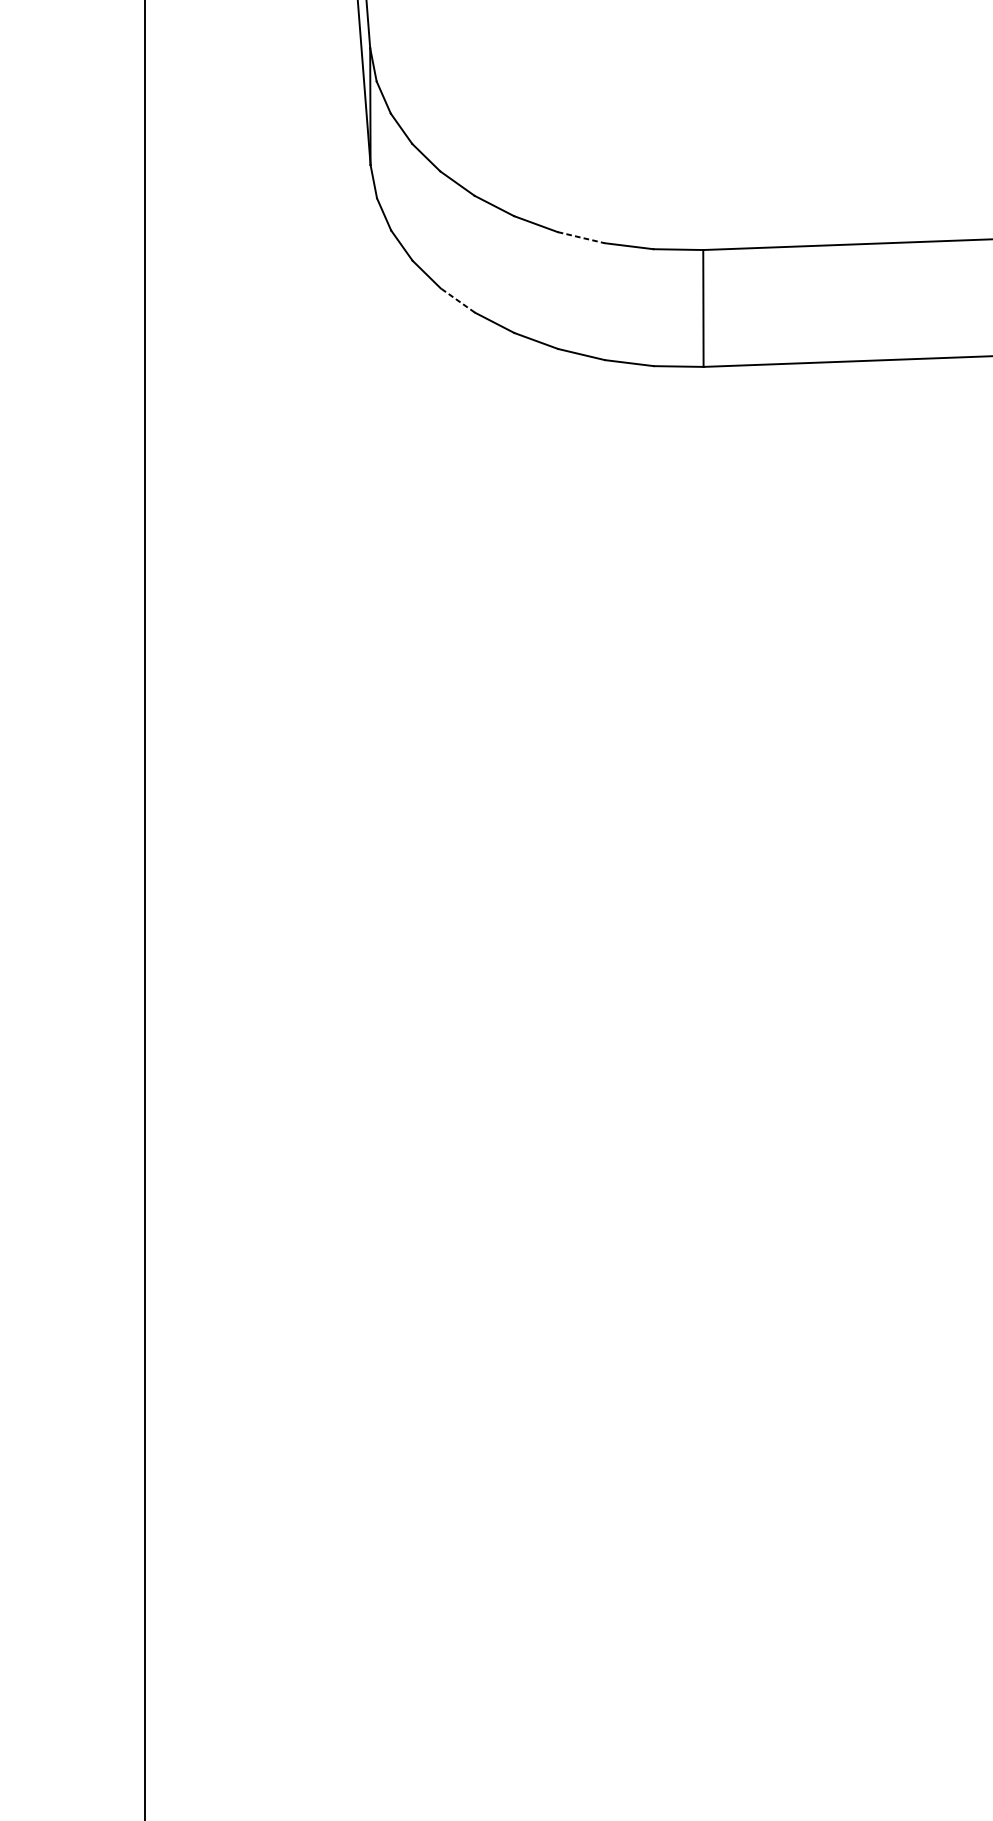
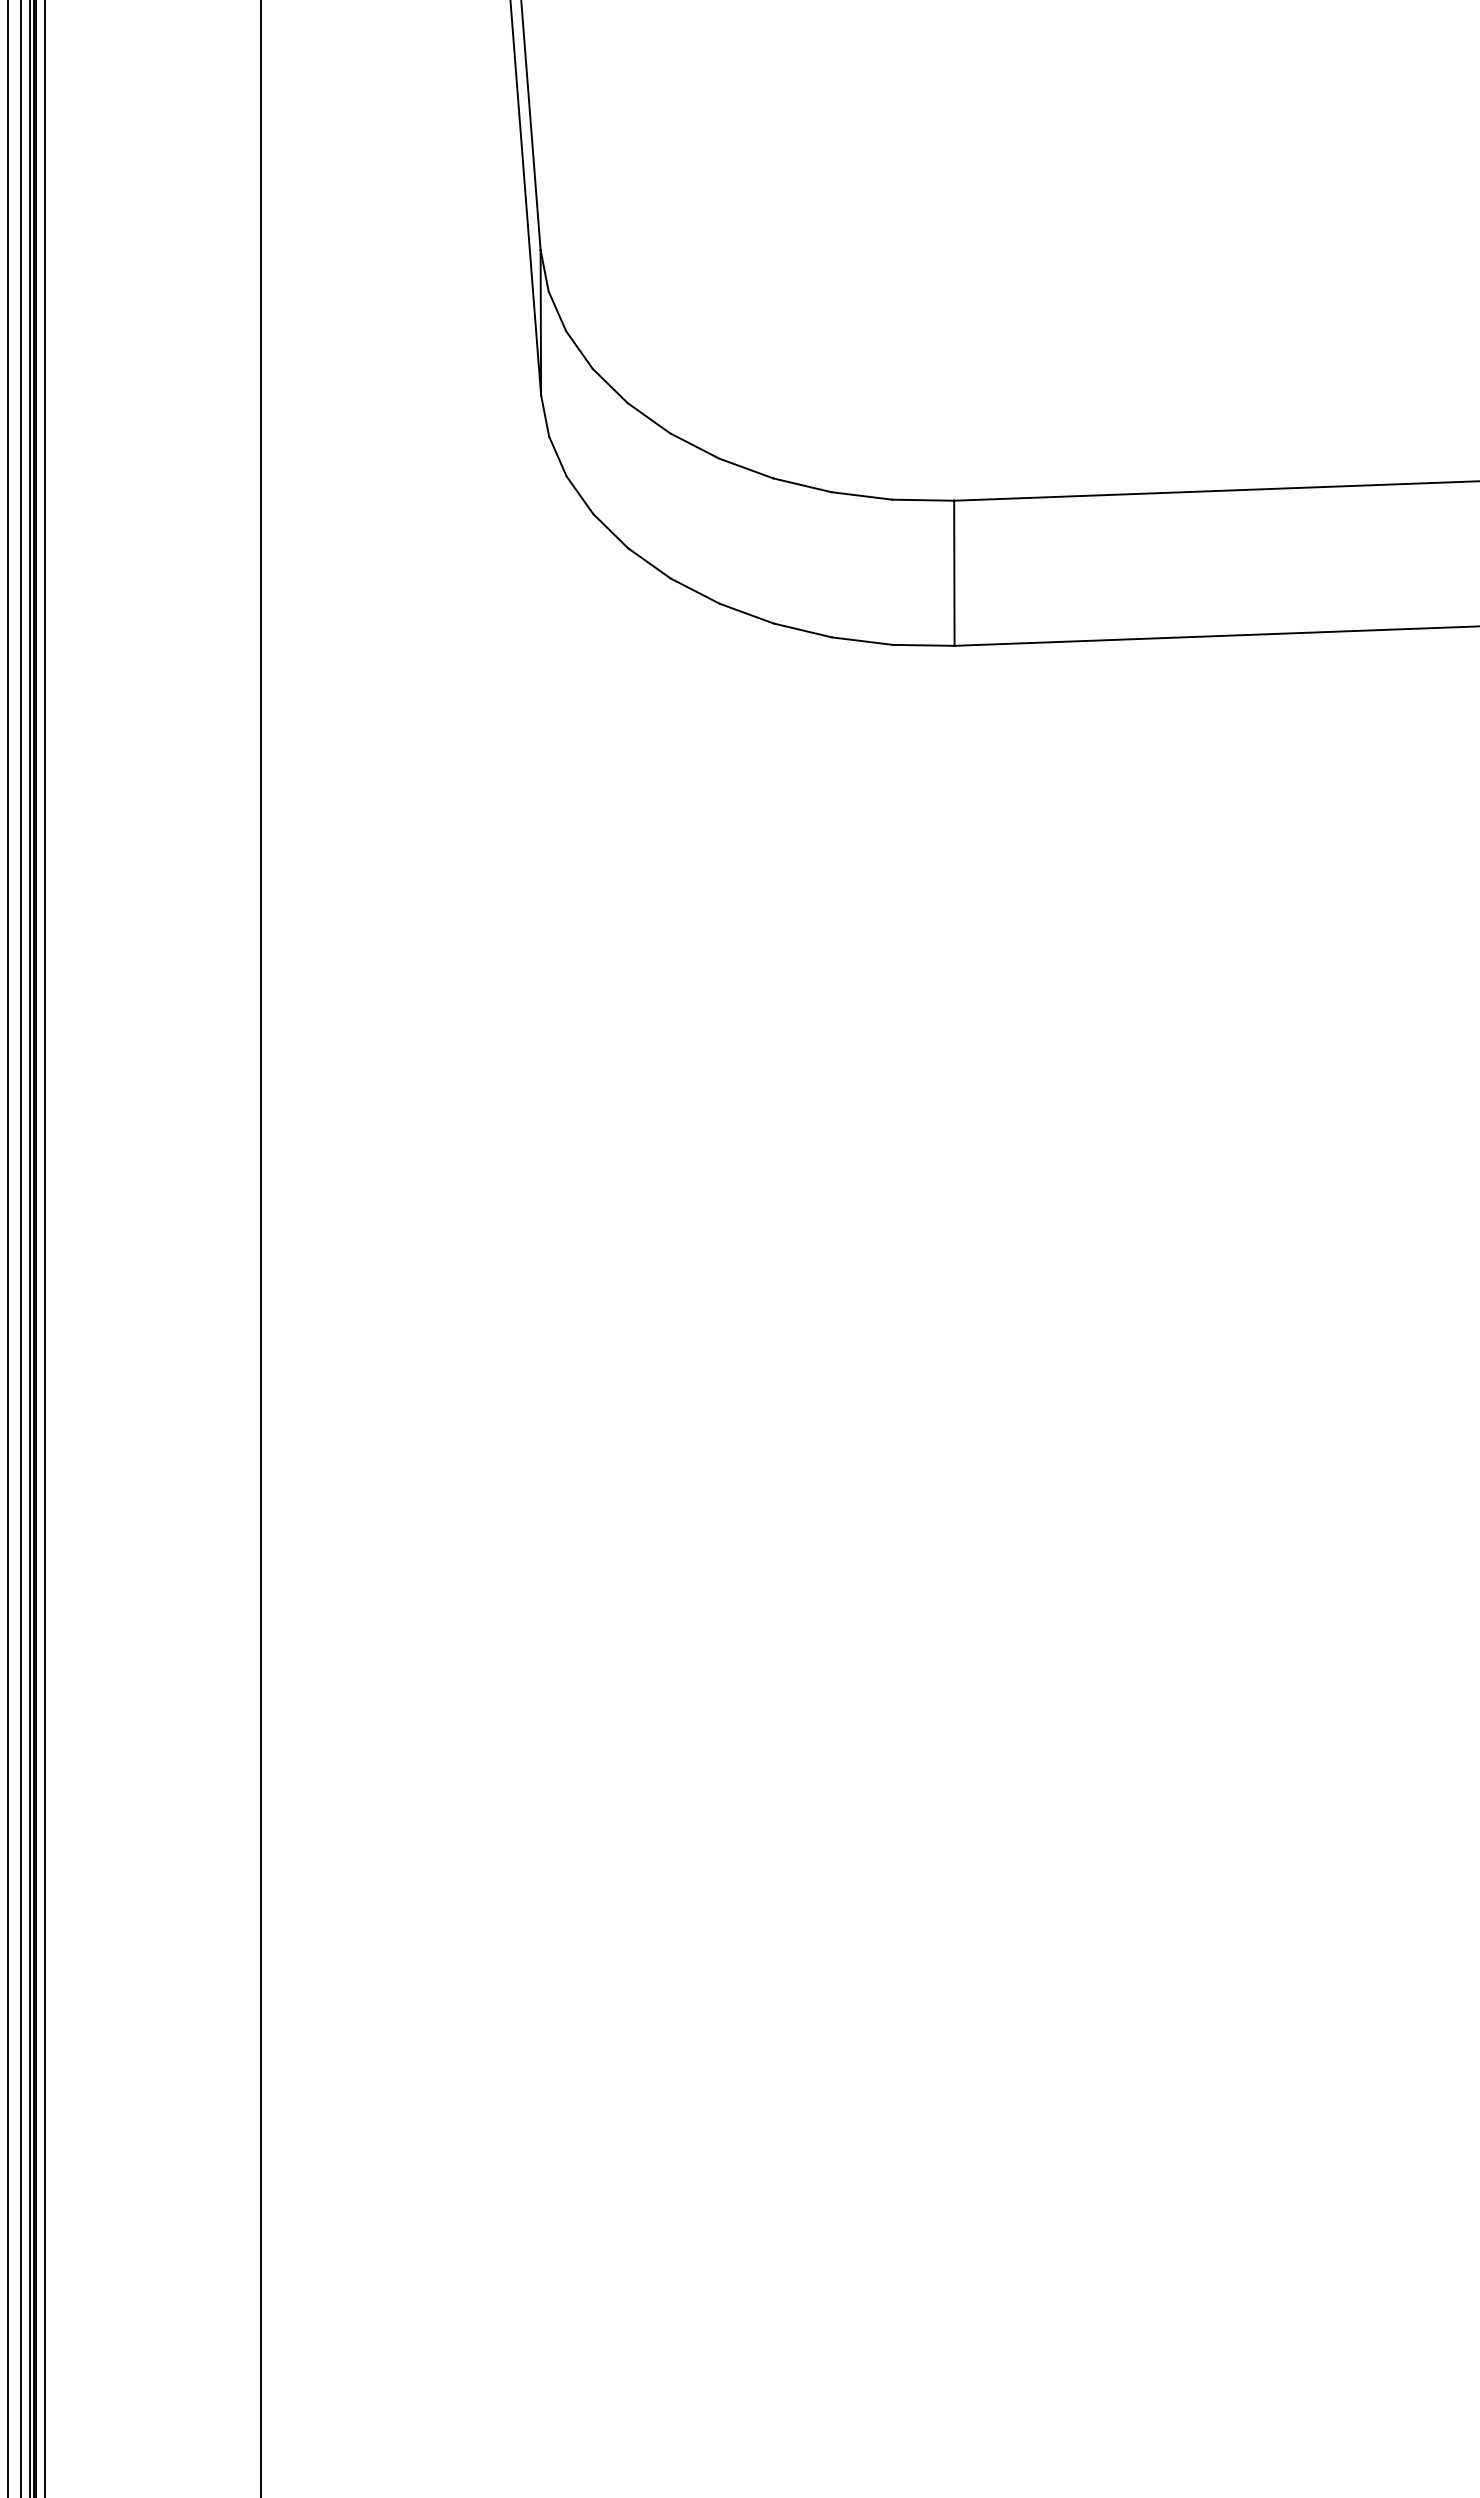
line: (581, 237) -> (802, 485), dashed -> solid
line: (457, 300) -> (649, 563), dashed -> solid

